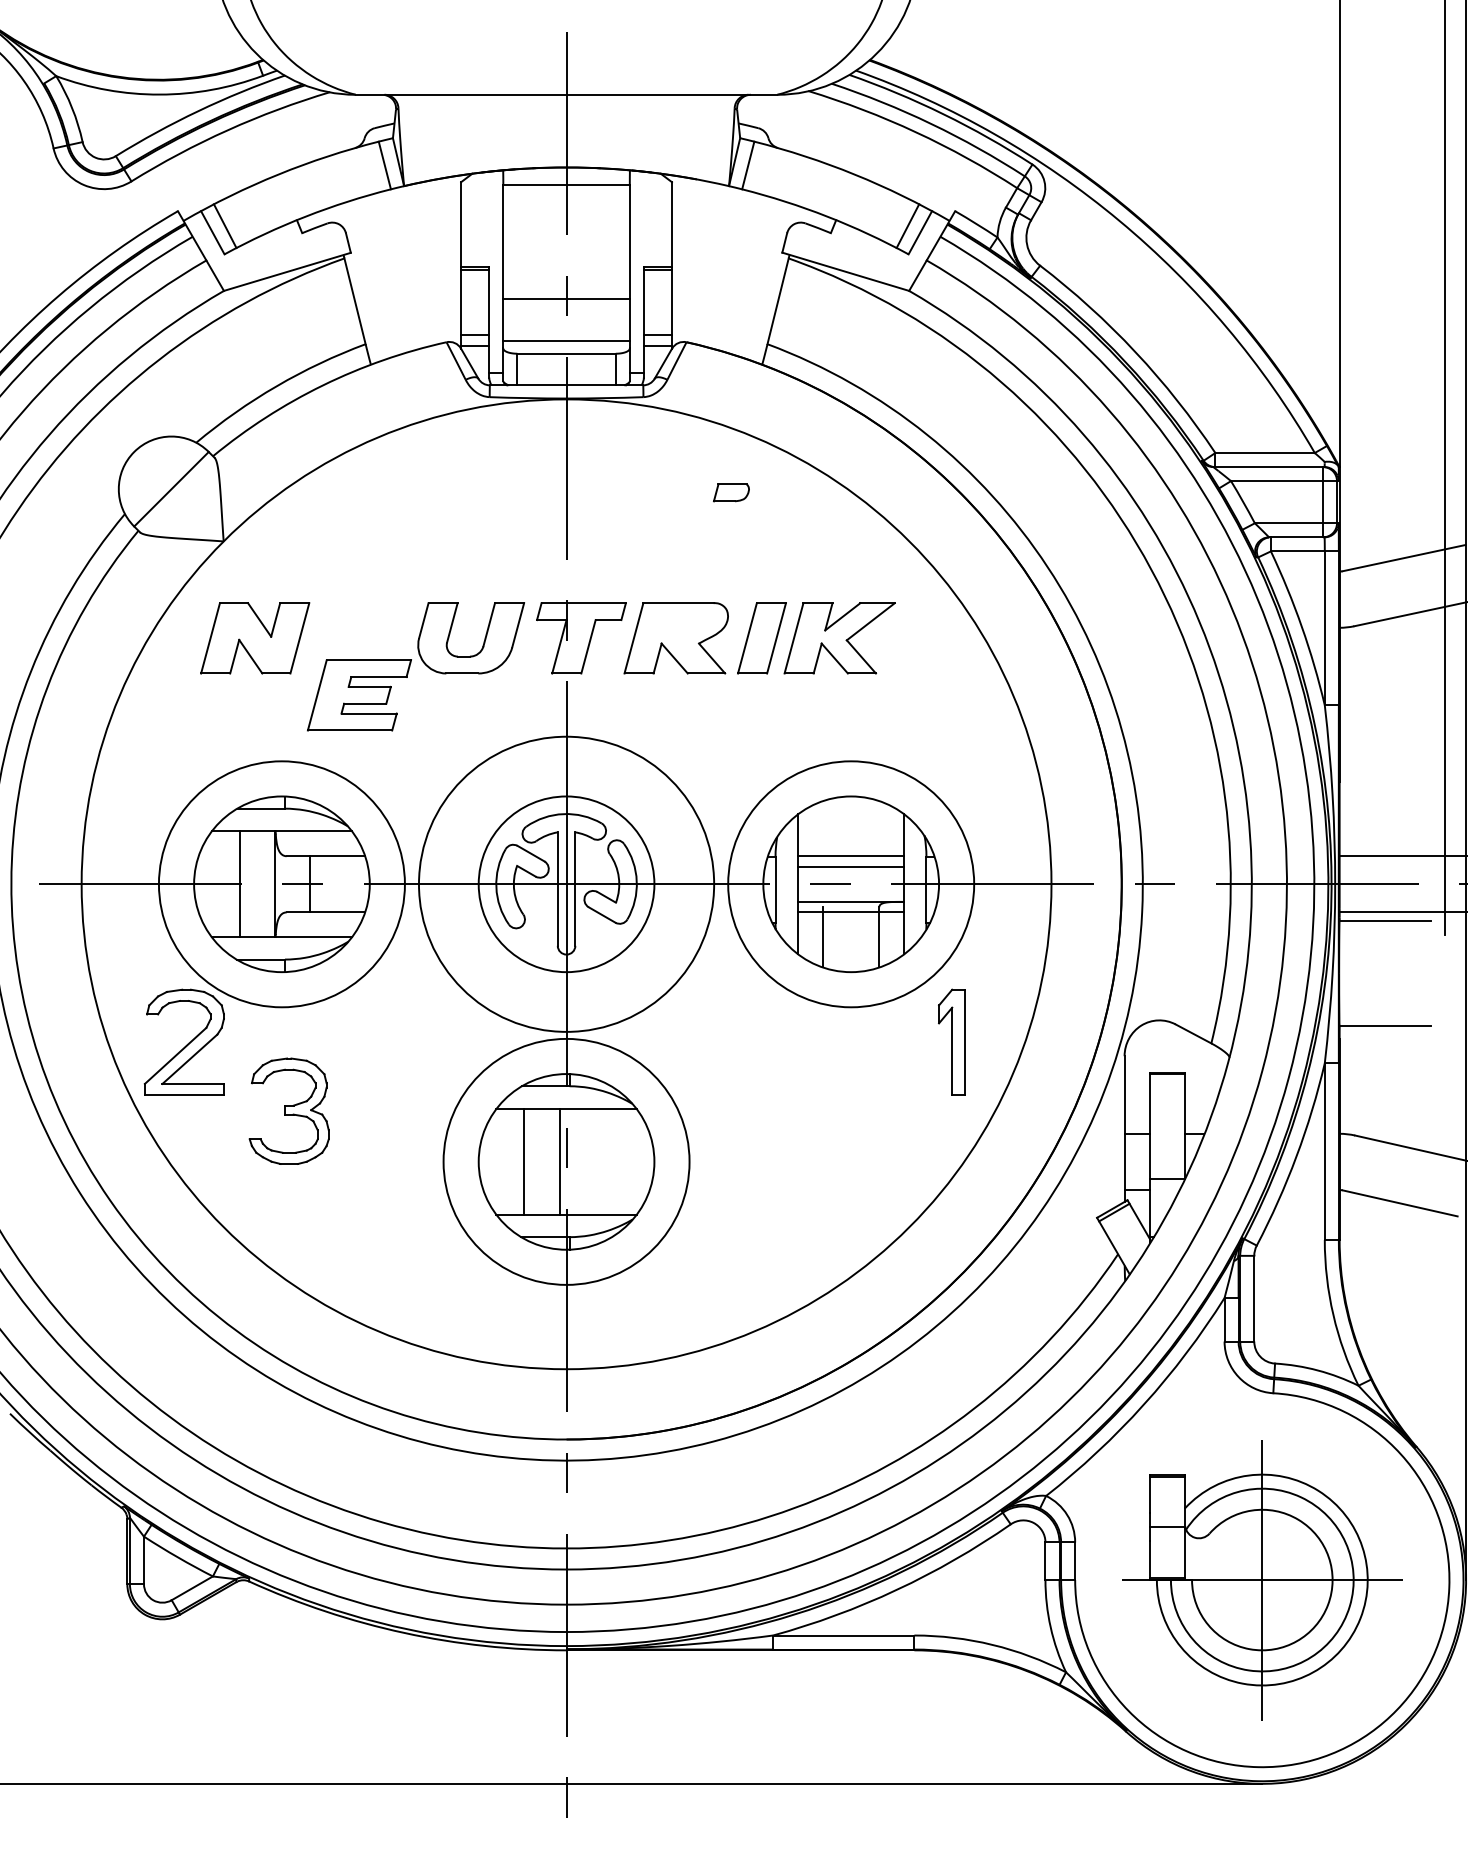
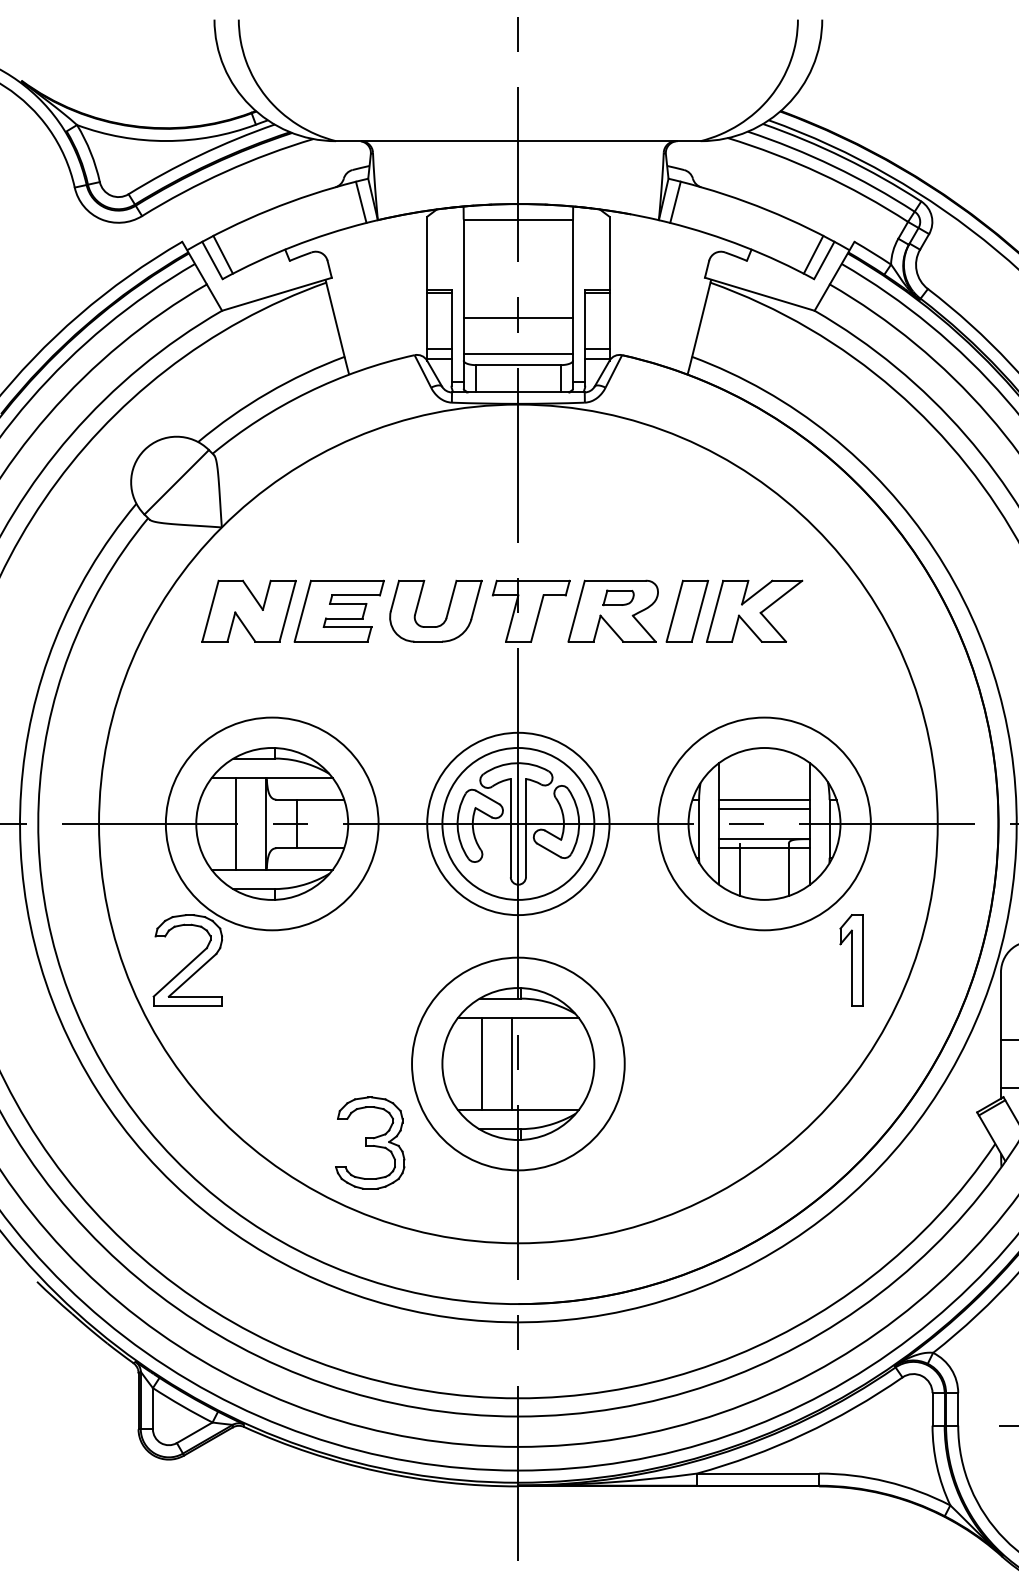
part: (731, 492) -> (618, 597), moved
part: (359, 695) -> (339, 611), moved
circle: (566, 883) -> (518, 823), size x0.71
part: (288, 1110) -> (369, 1142), moved

